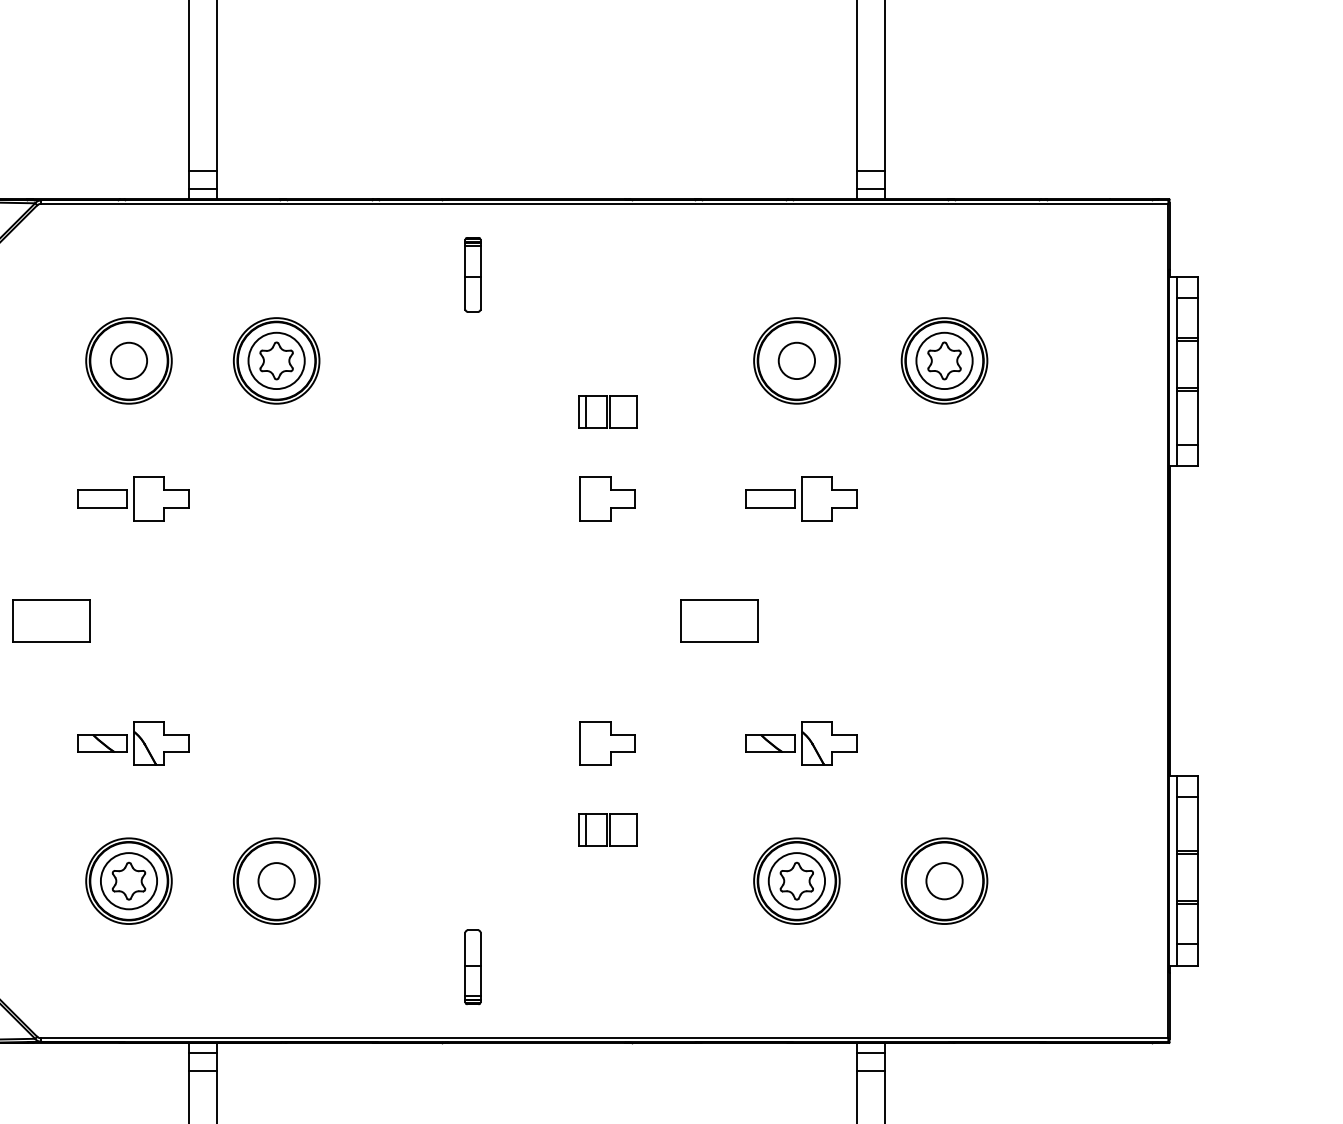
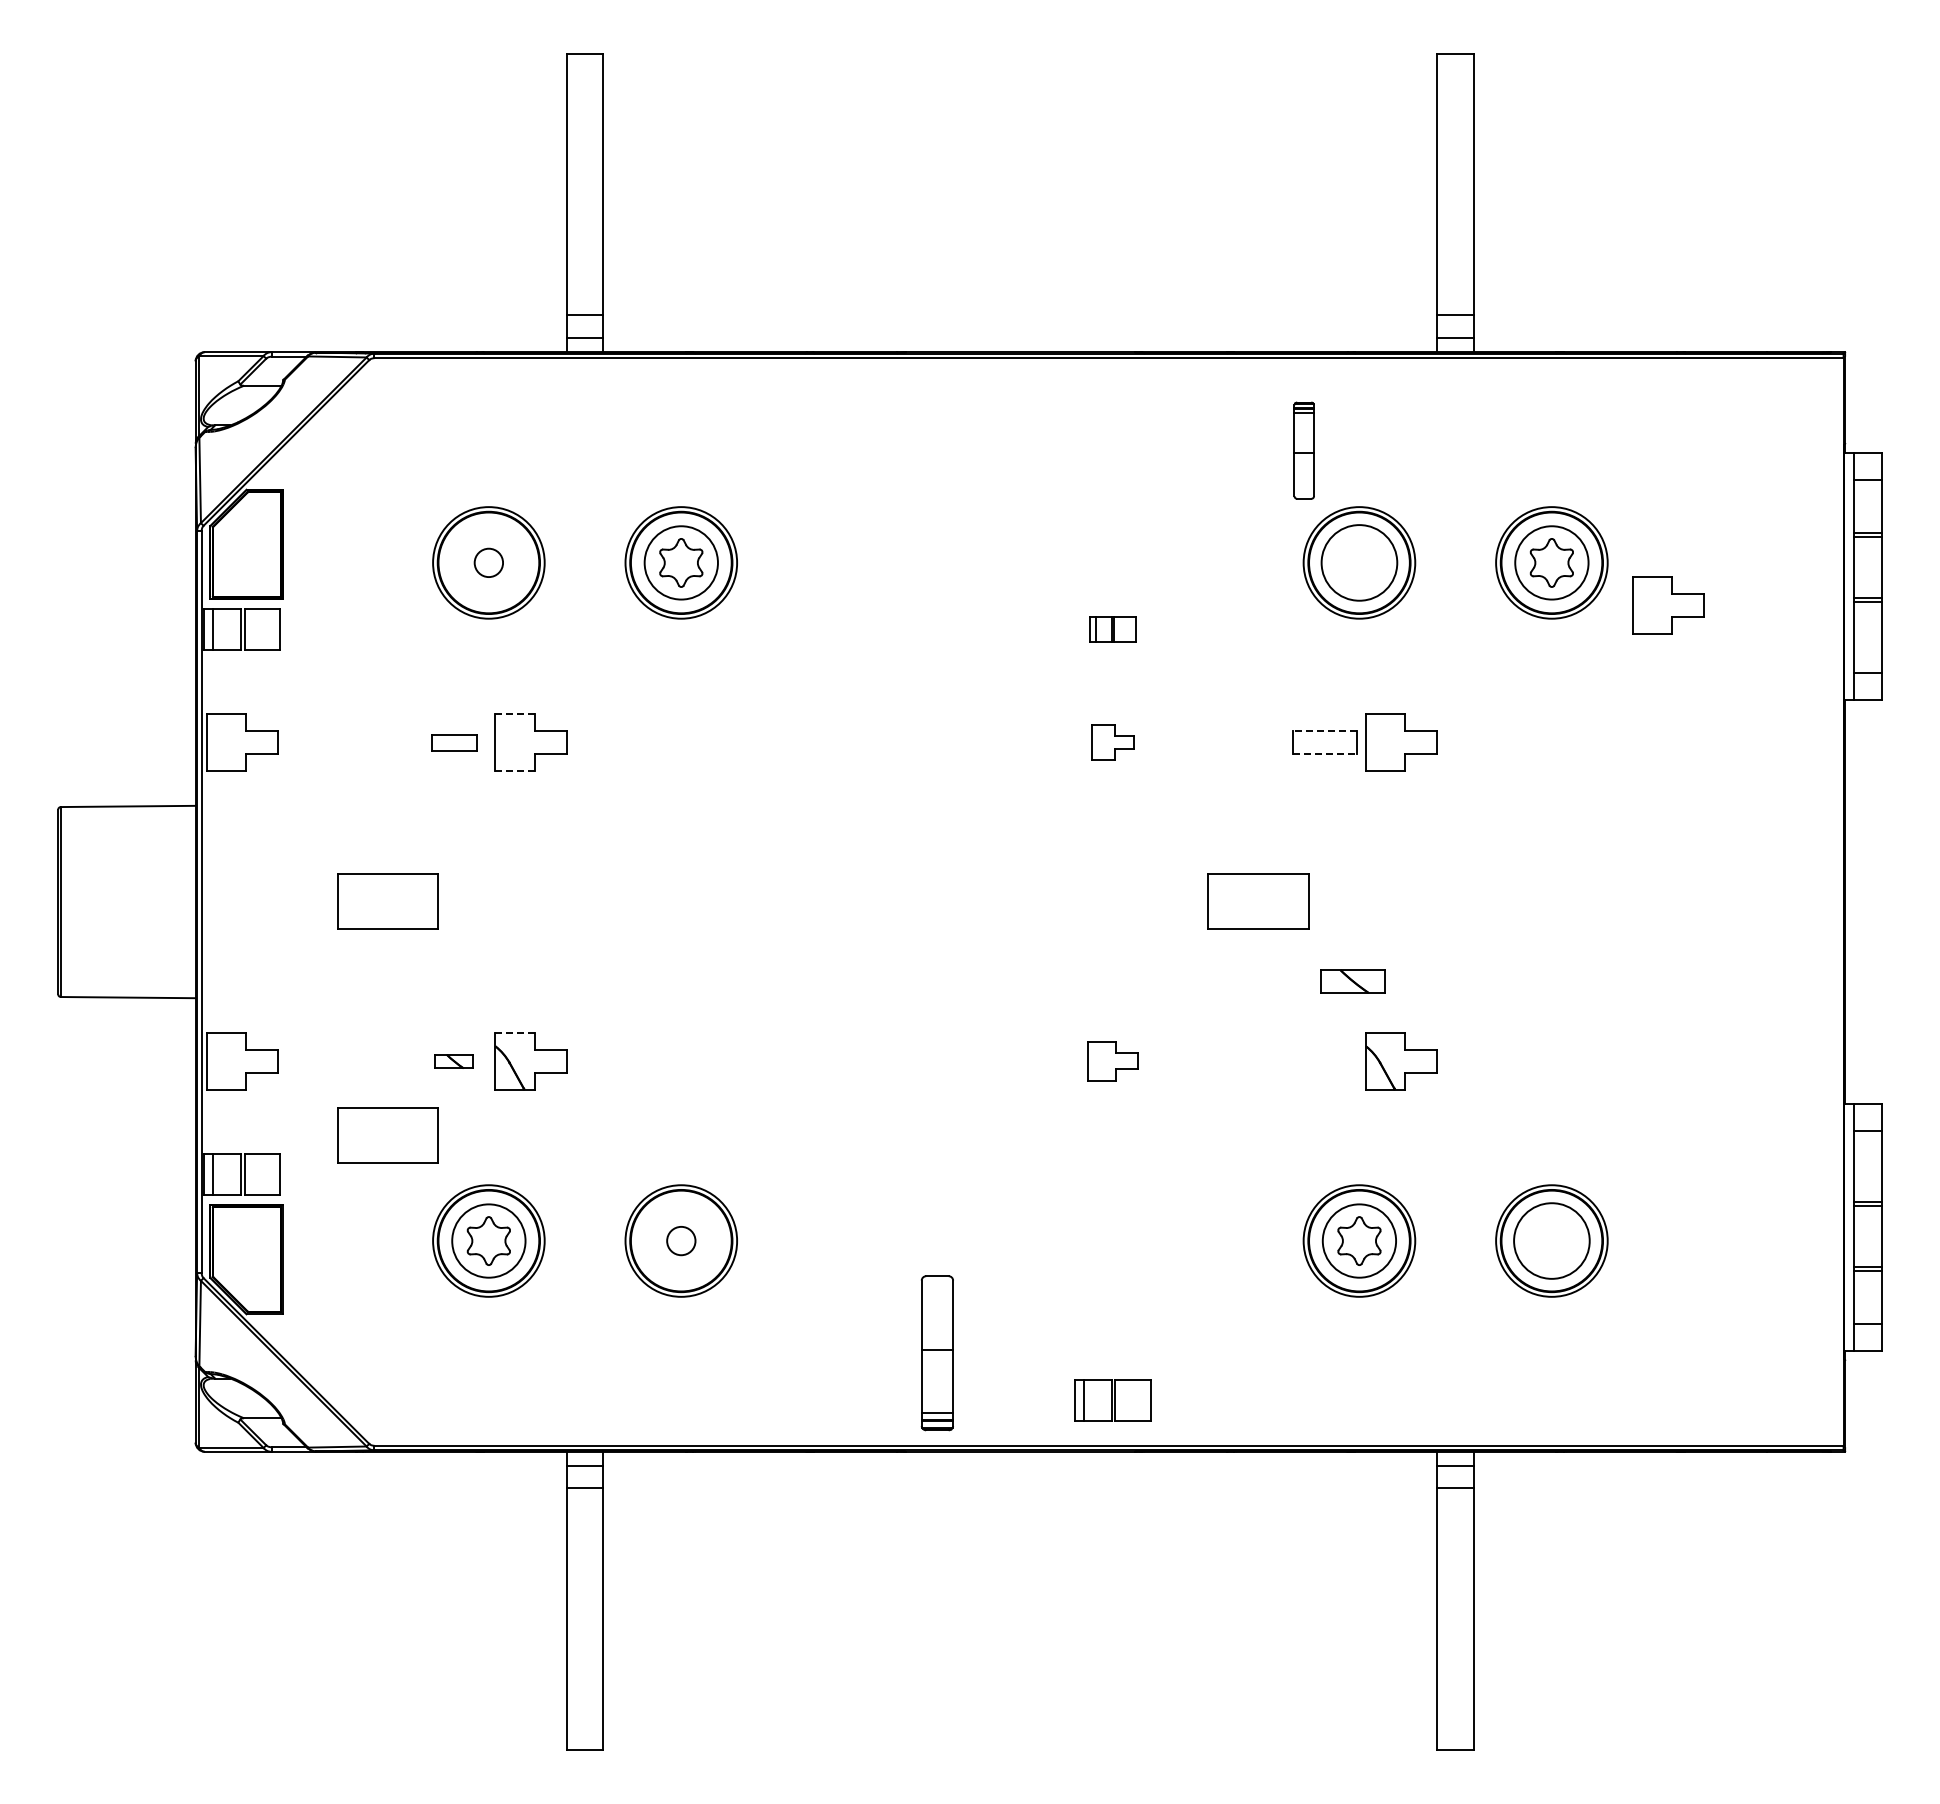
part: (472, 274) -> (1303, 450), moved
circle: (128, 360) -> (488, 562), size x0.6
circle: (796, 360) -> (1359, 562), size x1.6
part: (1034, 393) -> (1668, 605), added
part: (607, 412) -> (1112, 629), size x0.6
line: (149, 477) -> (515, 714), solid -> dashed
line: (770, 490) -> (1324, 731), solid -> dashed
part: (101, 498) -> (453, 742), size x0.7
part: (607, 498) -> (1112, 742), size x0.6
line: (770, 507) -> (1325, 753), solid -> dashed
line: (149, 520) -> (515, 770), solid -> dashed
line: (149, 721) -> (515, 1033), solid -> dashed
part: (101, 743) -> (453, 1061), size x0.6
part: (607, 743) -> (1112, 1061), size x0.7
part: (770, 743) -> (1352, 981), moved
part: (51, 800) -> (387, 1135), added
part: (607, 830) -> (1112, 1400), moved
circle: (276, 880) -> (680, 1240), size x0.6
circle: (944, 880) -> (1551, 1240), size x1.6
part: (472, 967) -> (936, 1353), size x1.6

